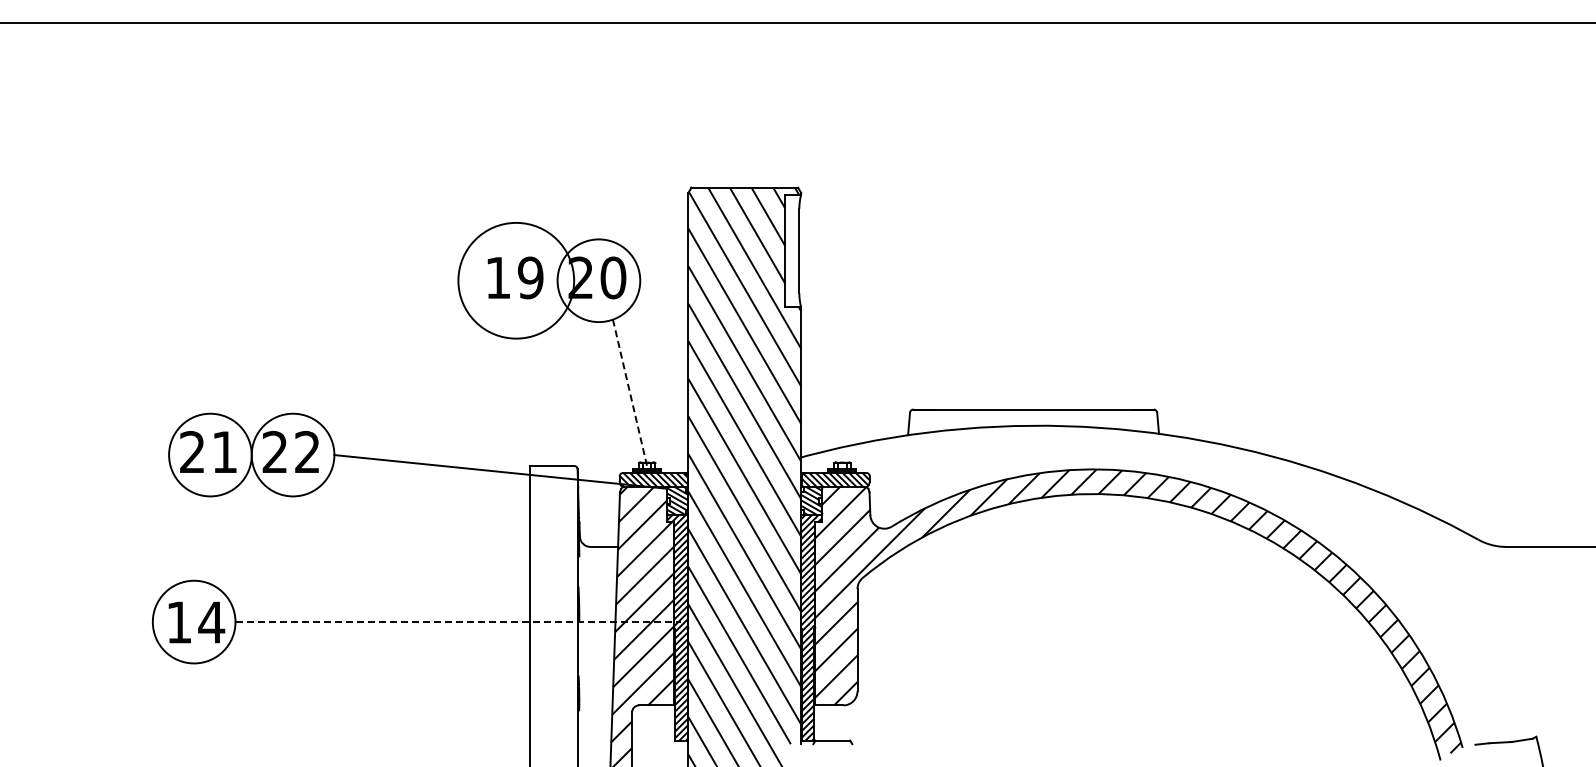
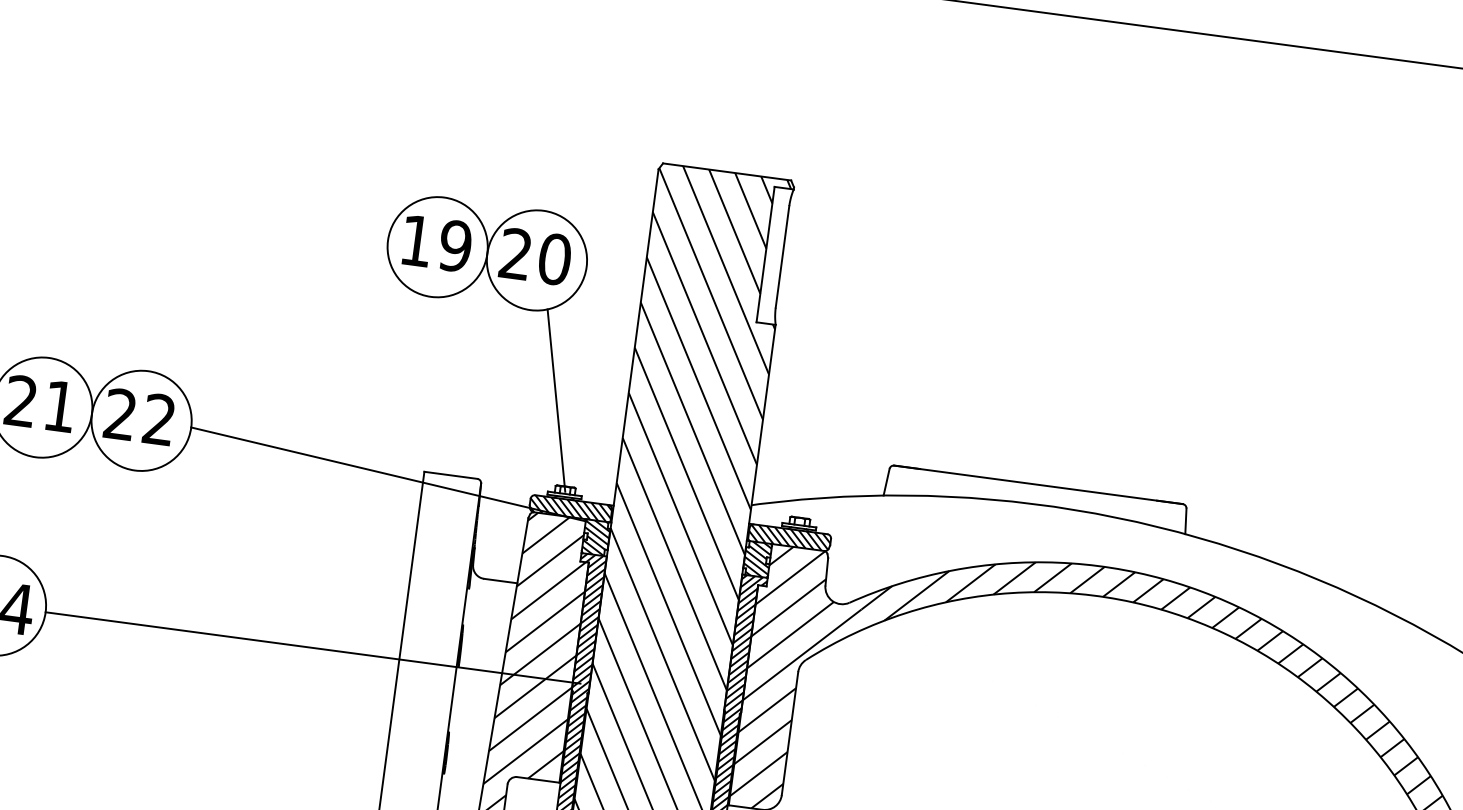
circle: (515, 280) -> (436, 246), size x0.71
line: (630, 393) -> (556, 400), dashed -> solid
line: (458, 622) -> (313, 648), dashed -> solid

